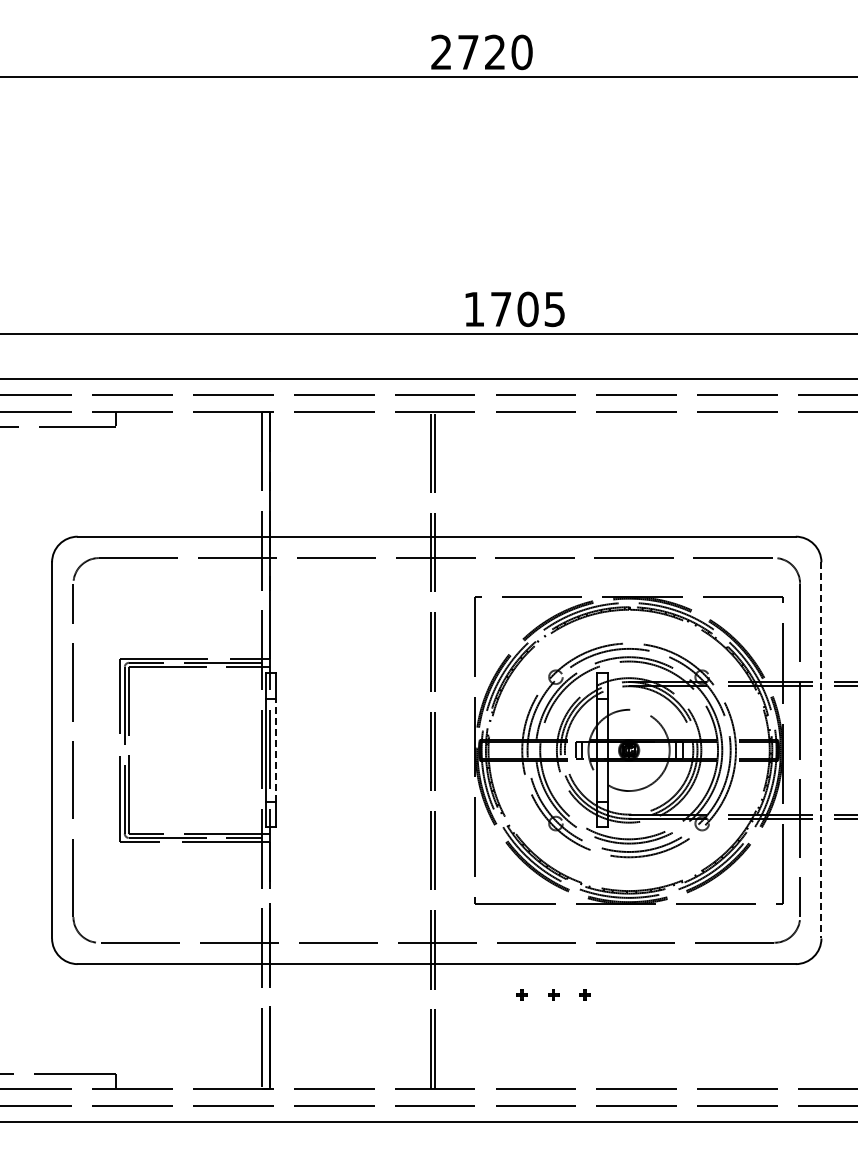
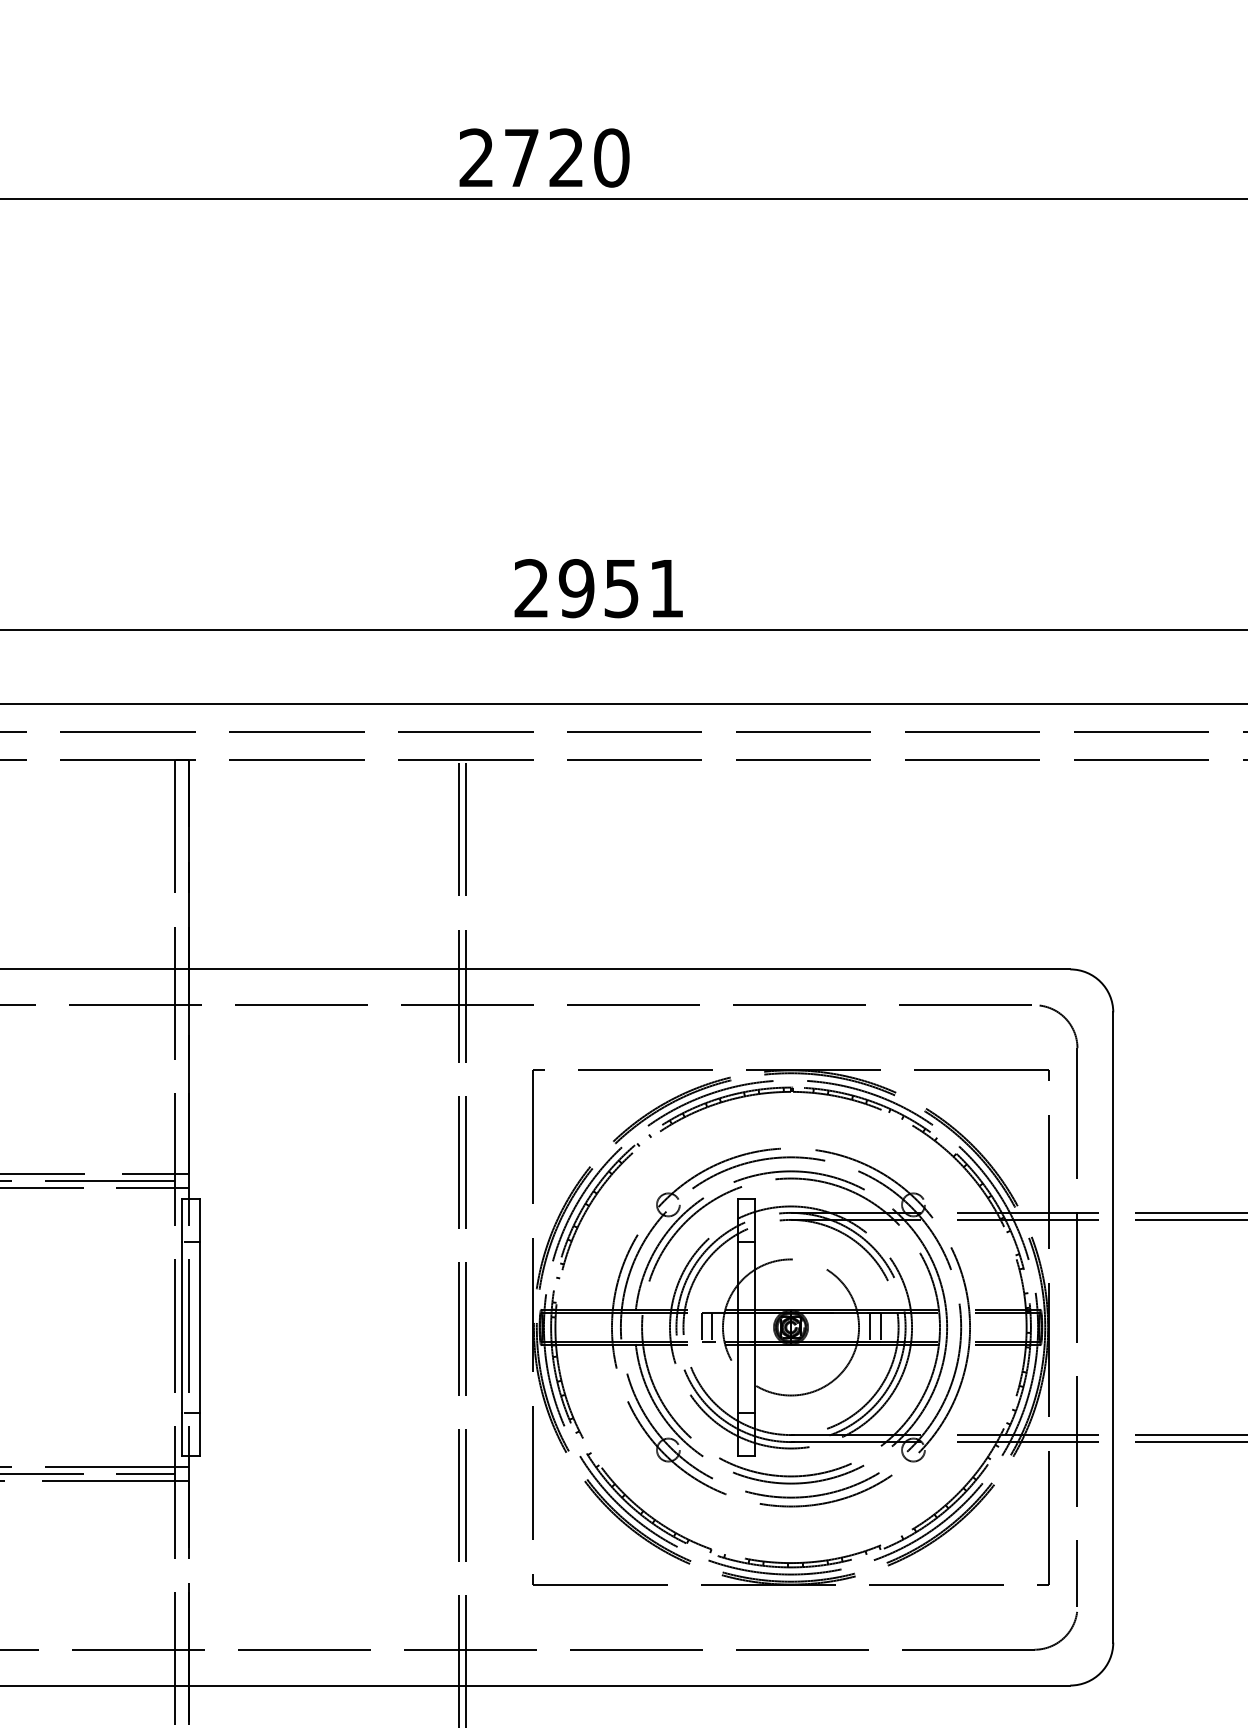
text: (514, 309) -> (599, 588), 1705 -> 2951
line: (276, 749) -> (200, 1325), dashed -> solid
line: (821, 750) -> (1113, 1327), dashed -> solid

